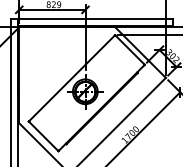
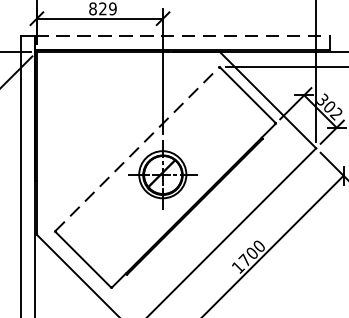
line: (96, 18) -> (184, 35), solid -> dashed
line: (71, 78) -> (136, 149), solid -> dashed

